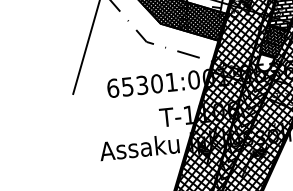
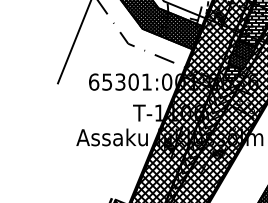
hatch: (265, 62) -> (232, 73), added

